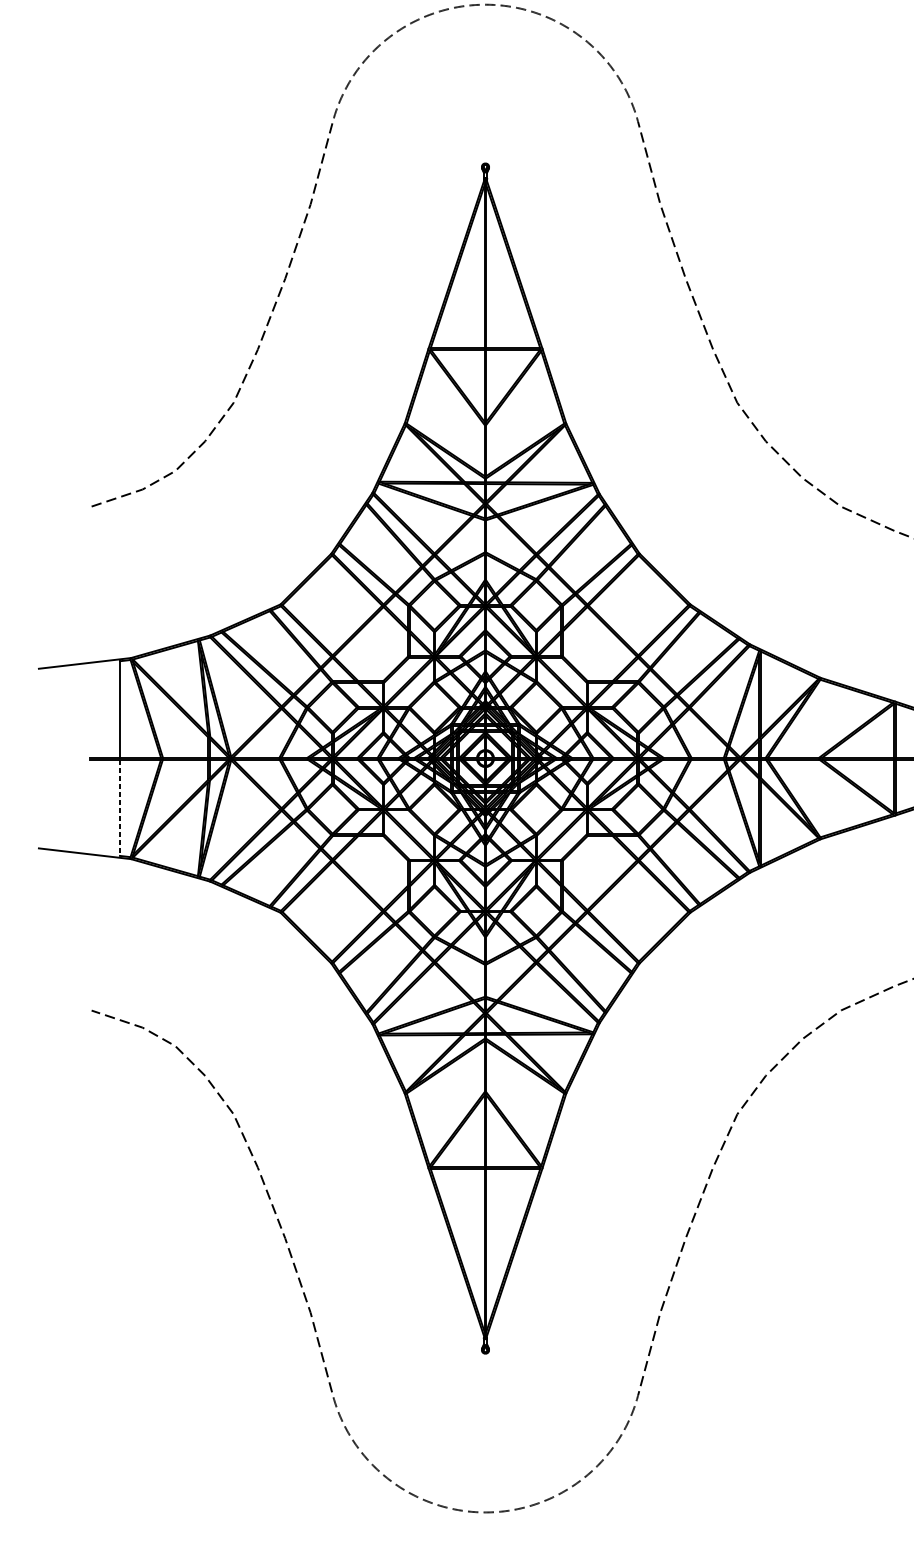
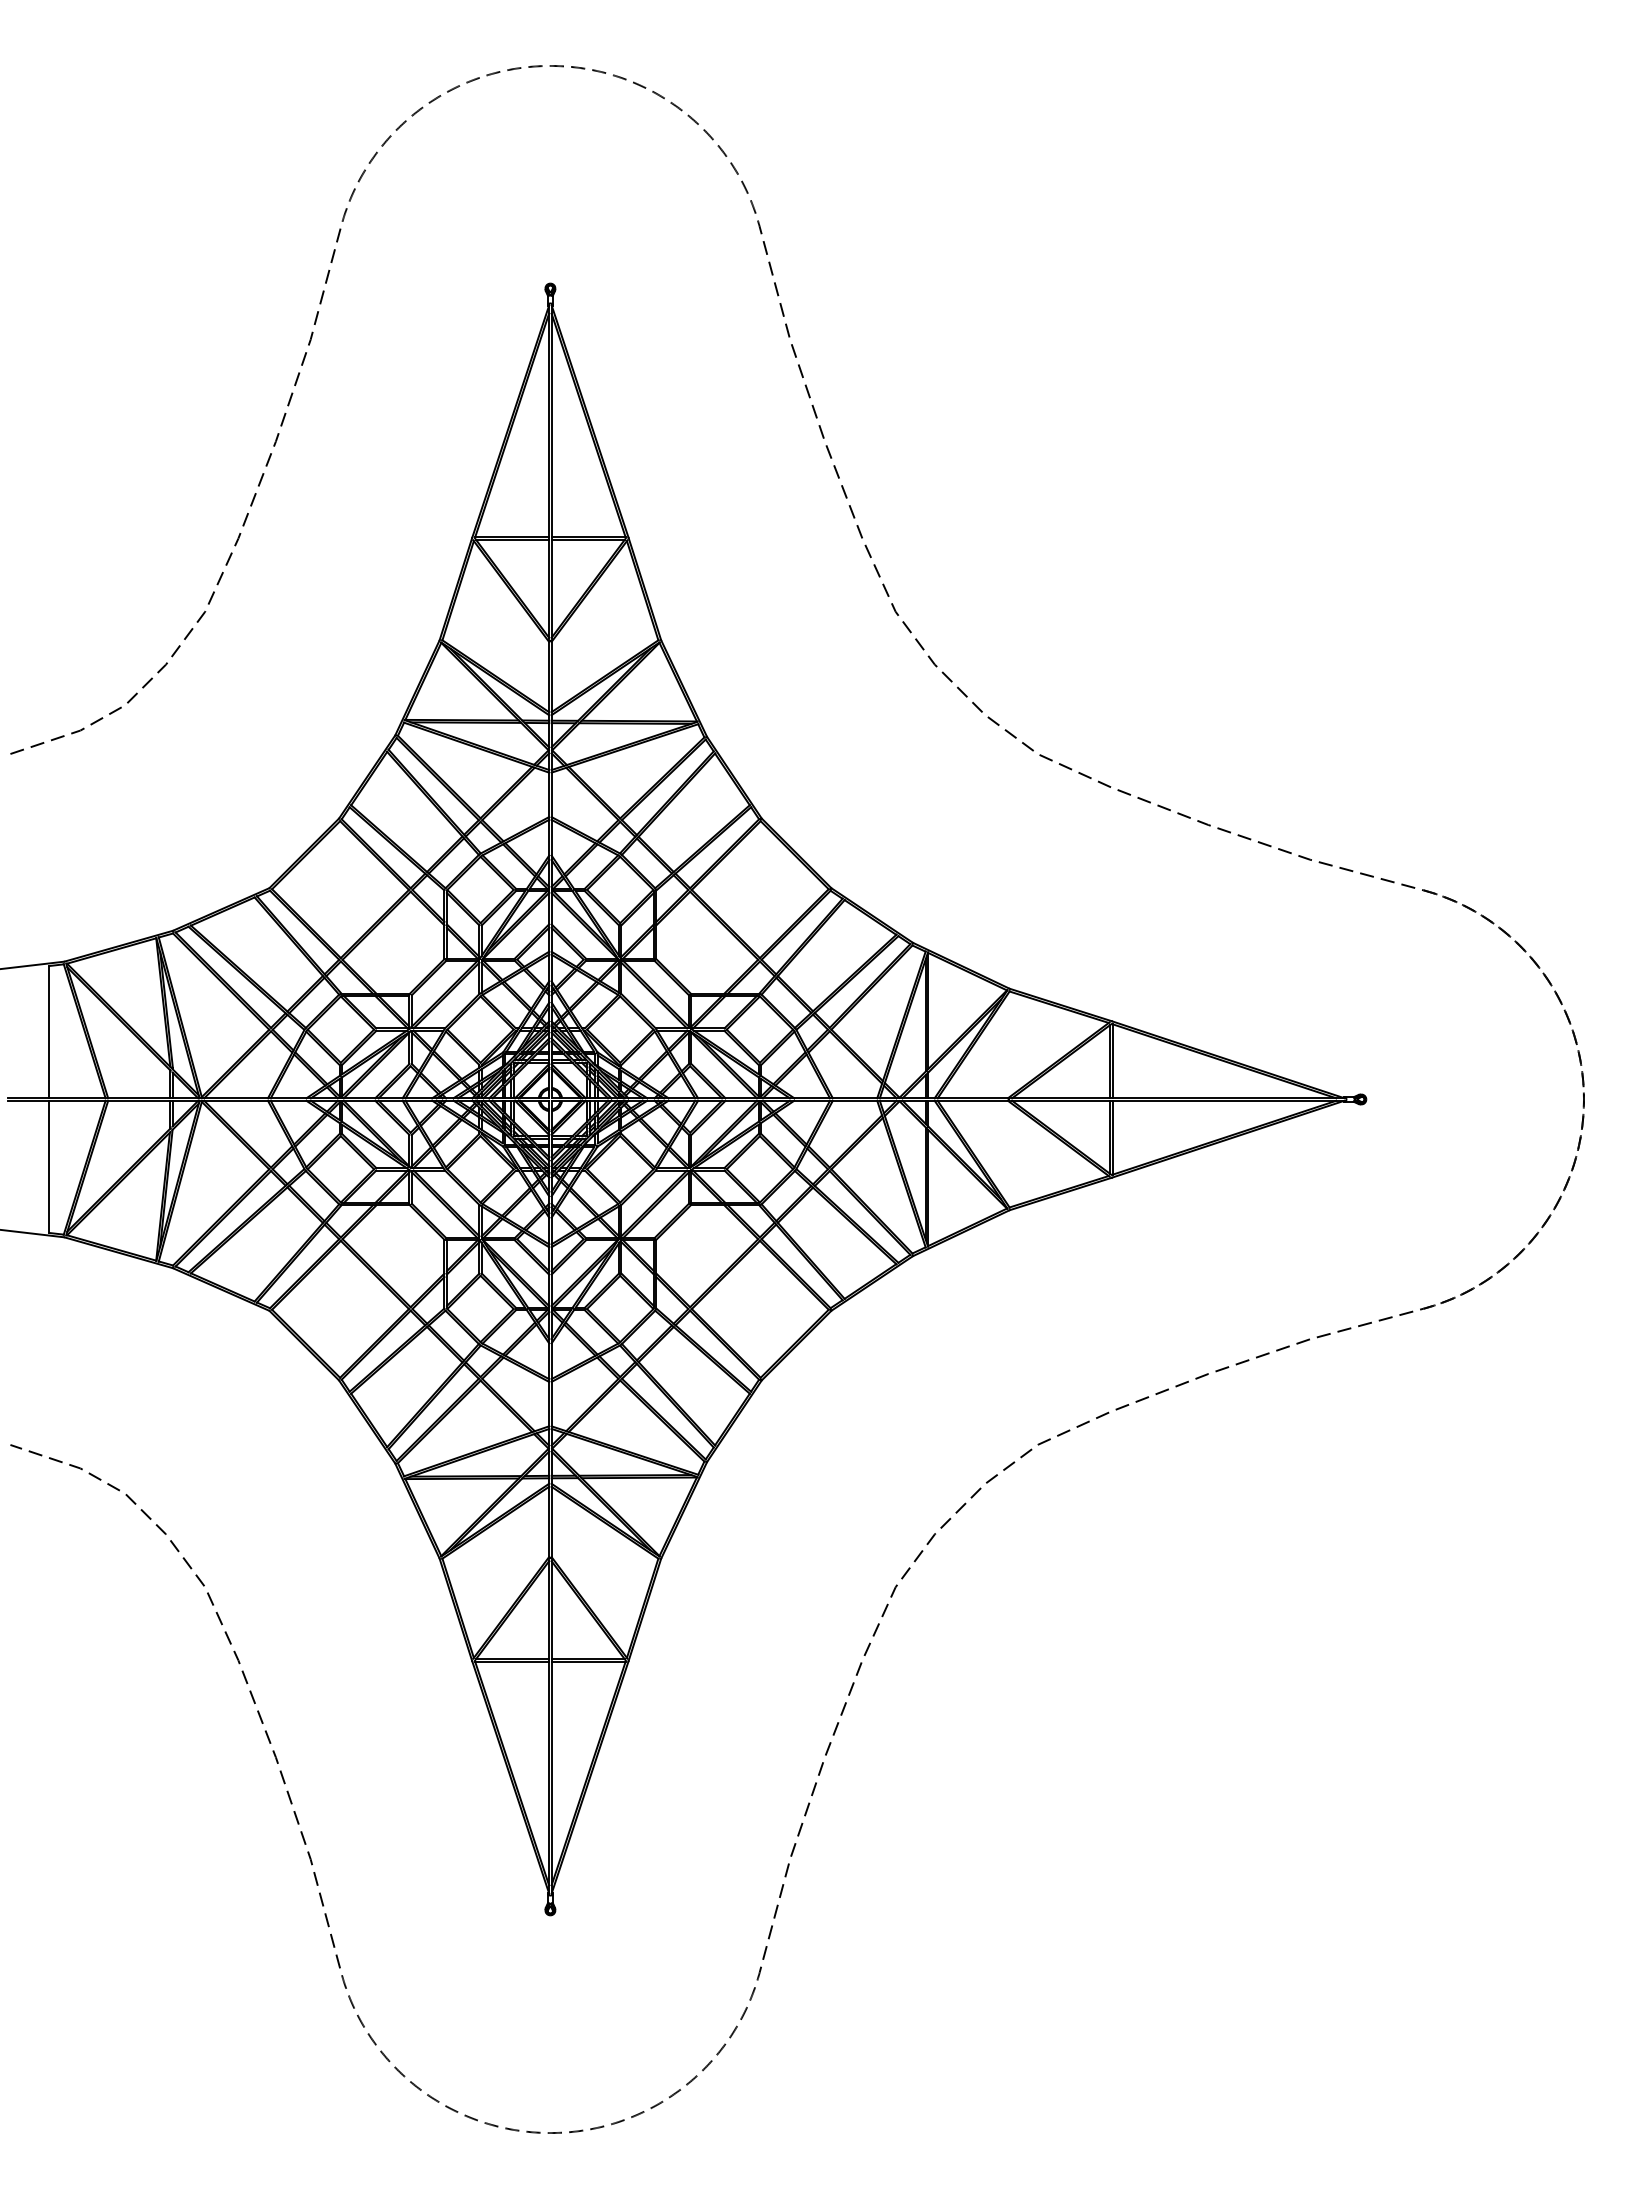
line: (120, 808) -> (49, 1167), dashed -> solid

